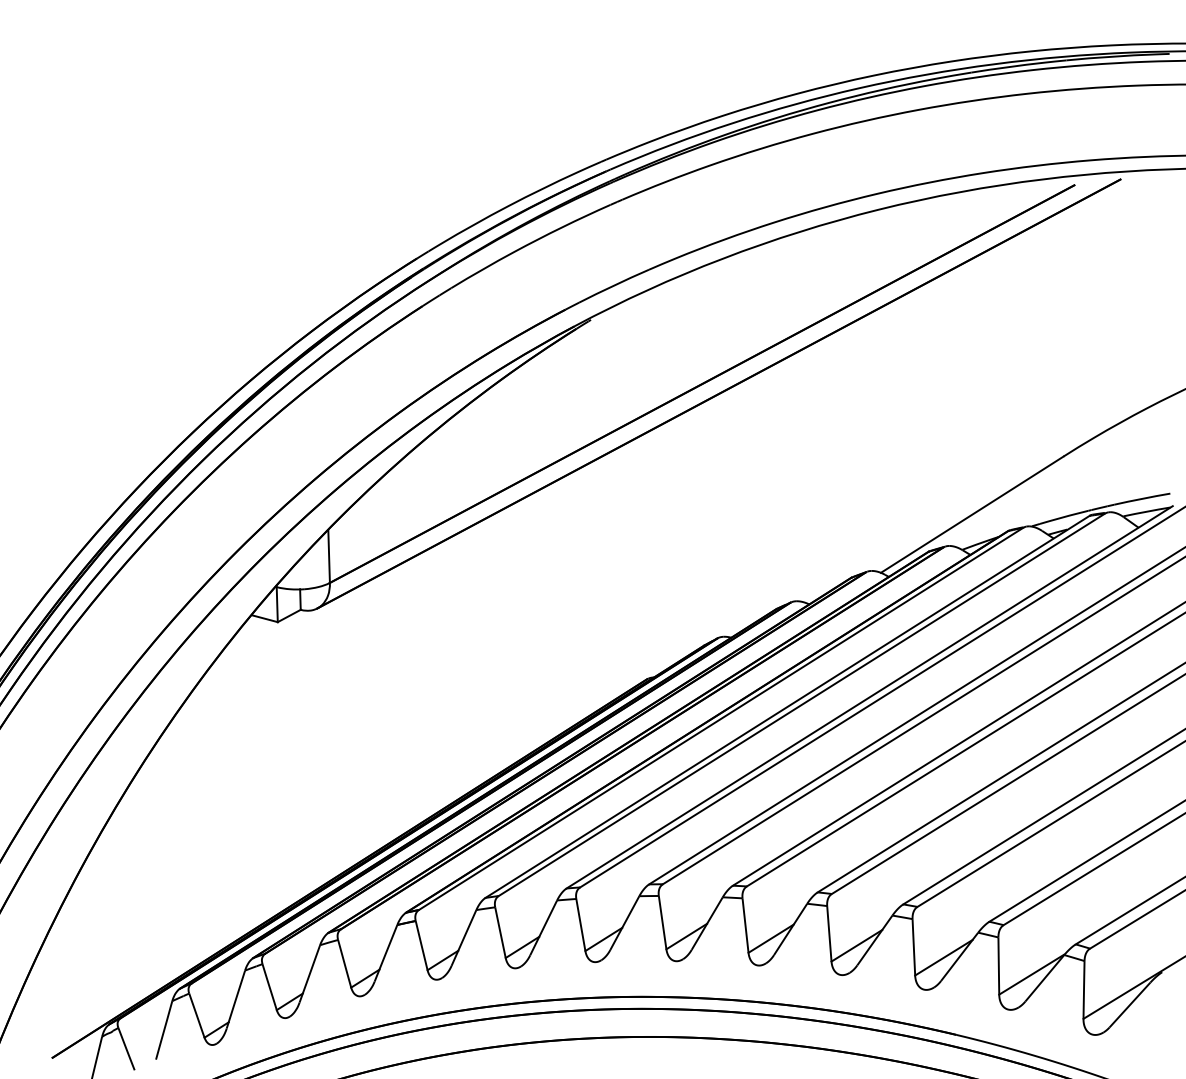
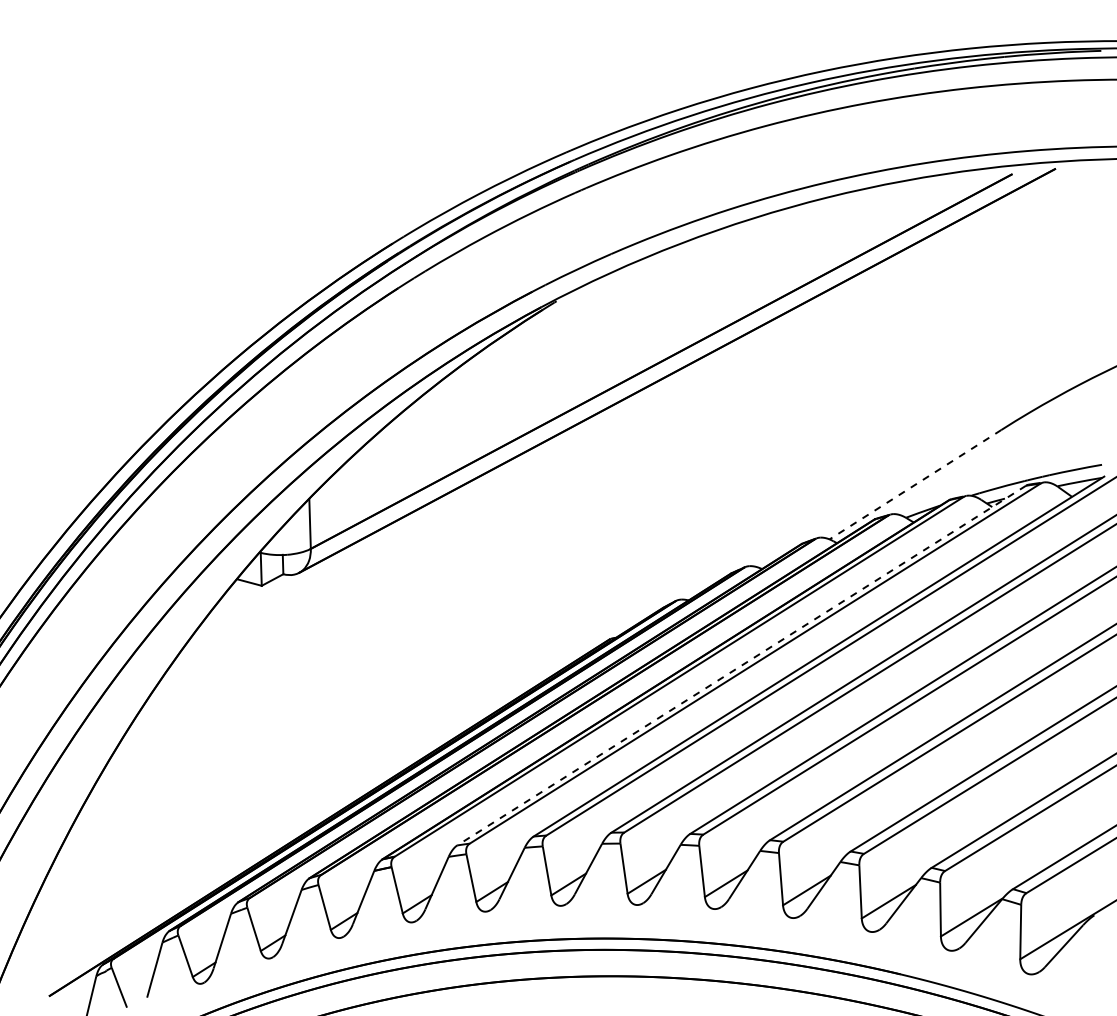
line: (971, 515) -> (914, 485), solid -> dashed
line: (787, 707) -> (741, 666), solid -> dashed

